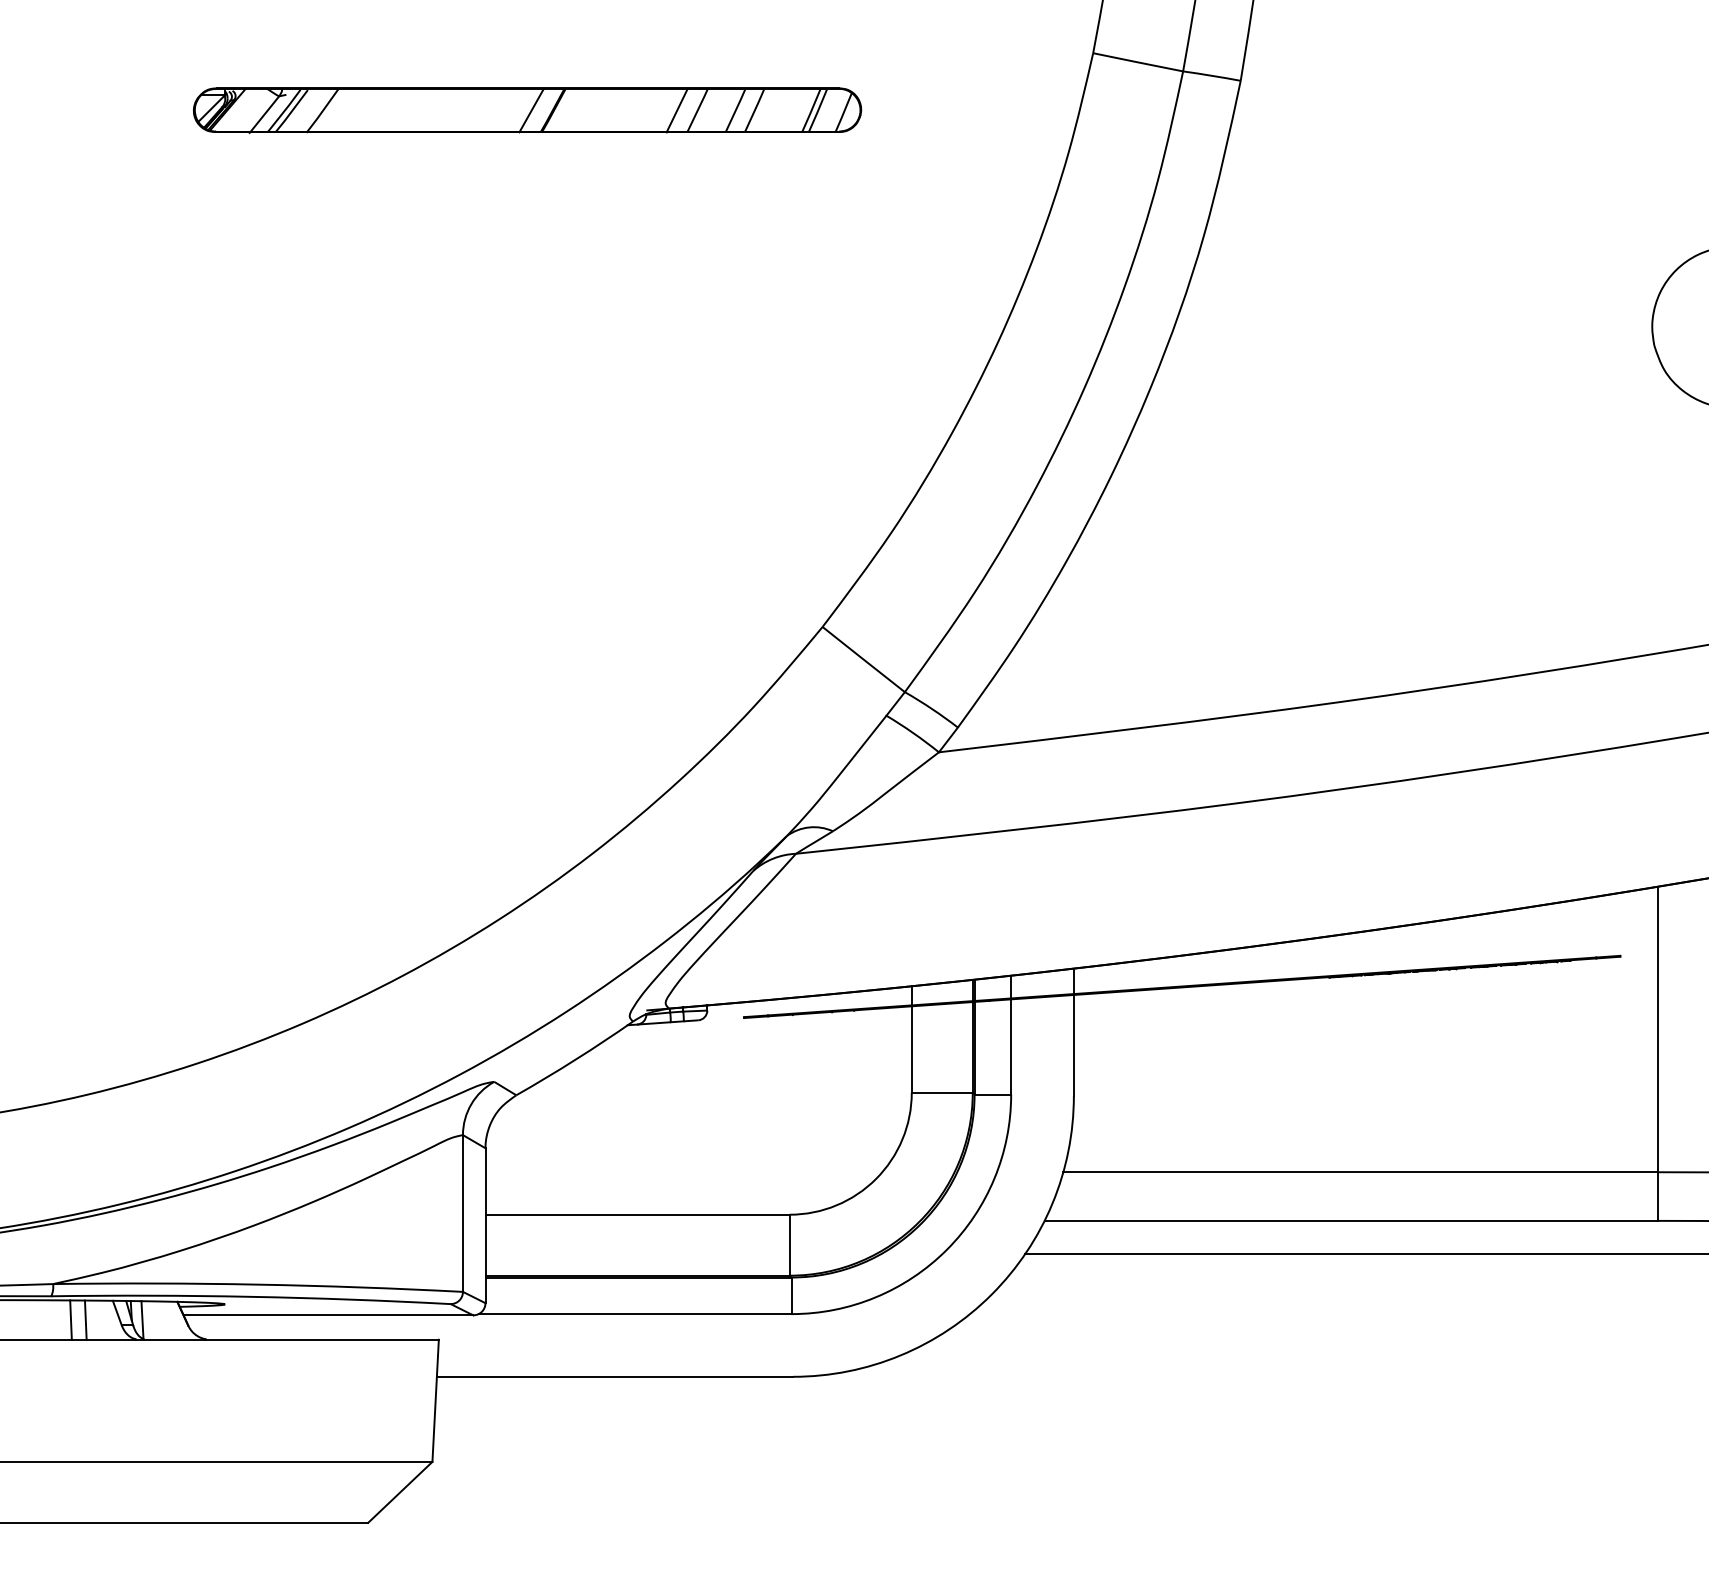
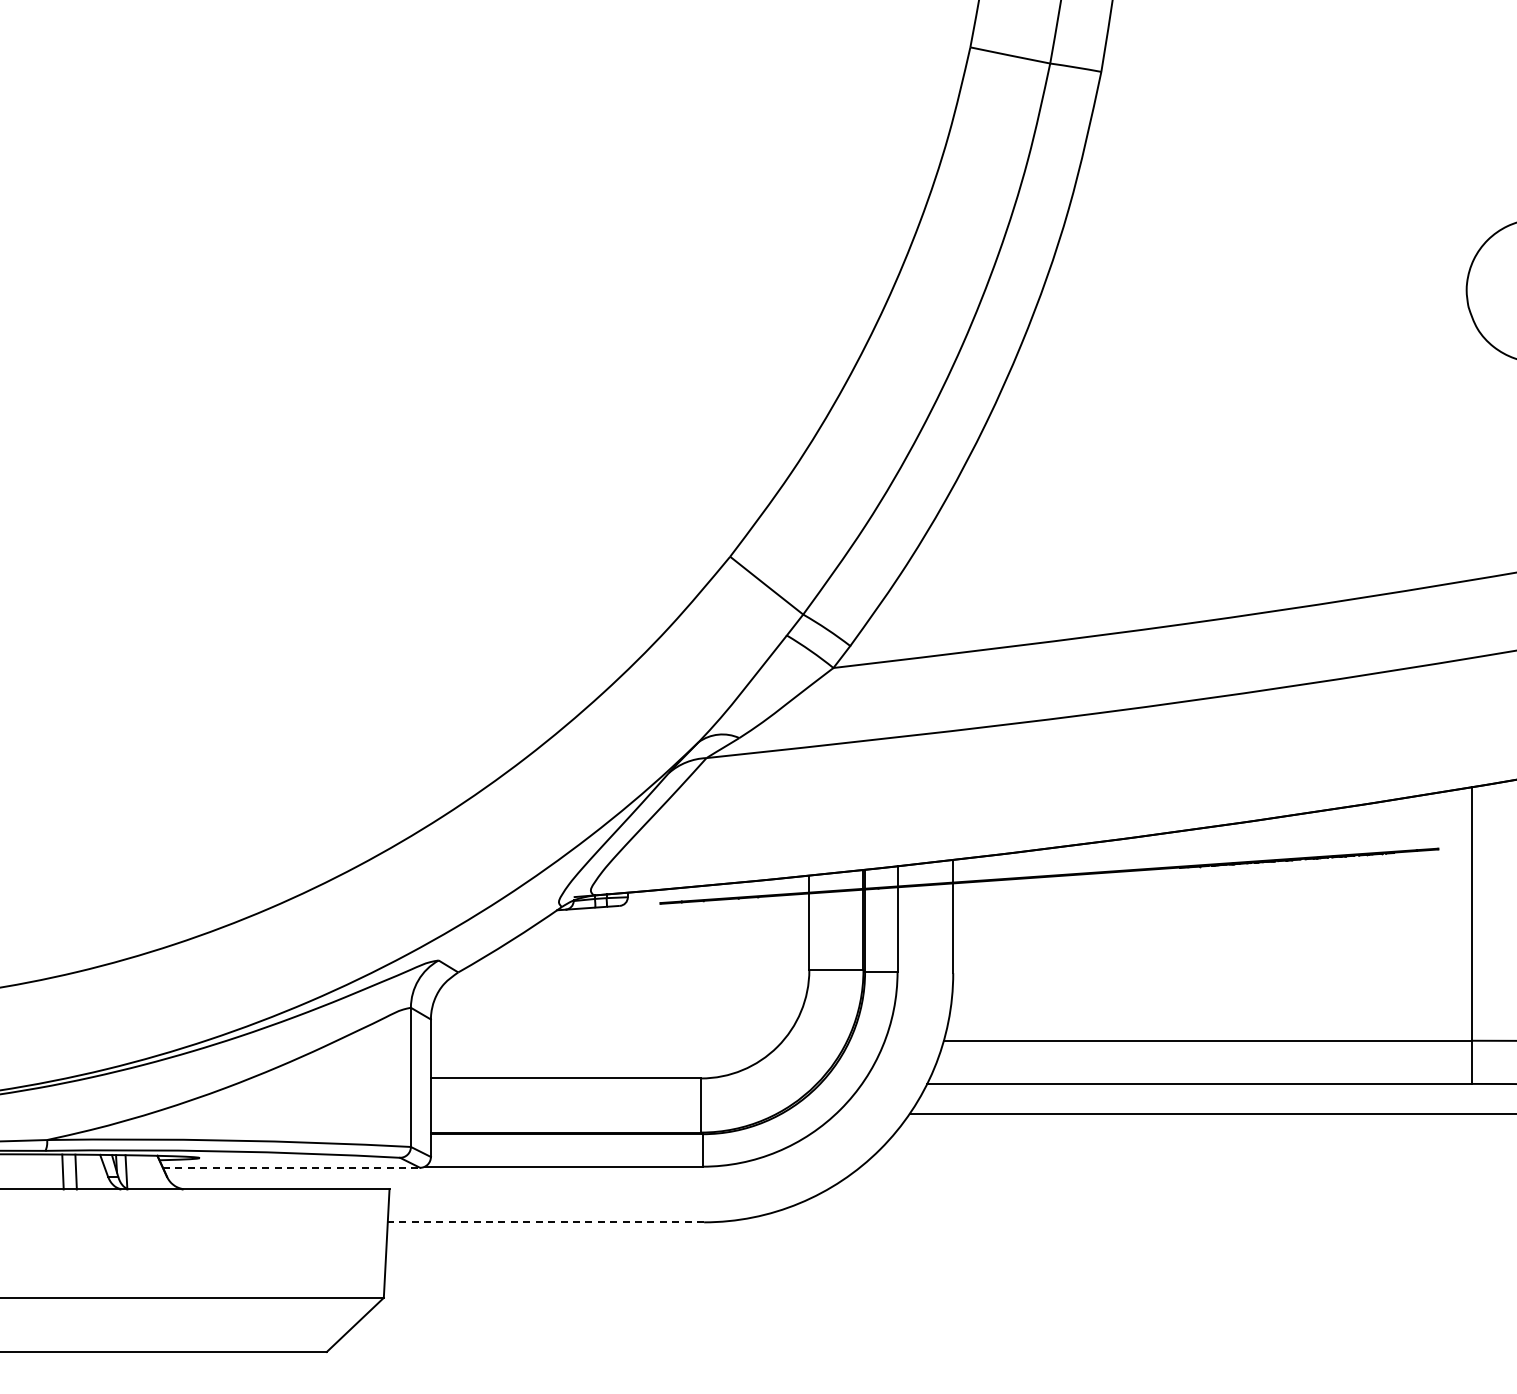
part: (527, 110) -> (468, 98), removed
line: (328, 1315) -> (291, 1167), solid -> dashed
line: (614, 1376) -> (545, 1222), solid -> dashed

